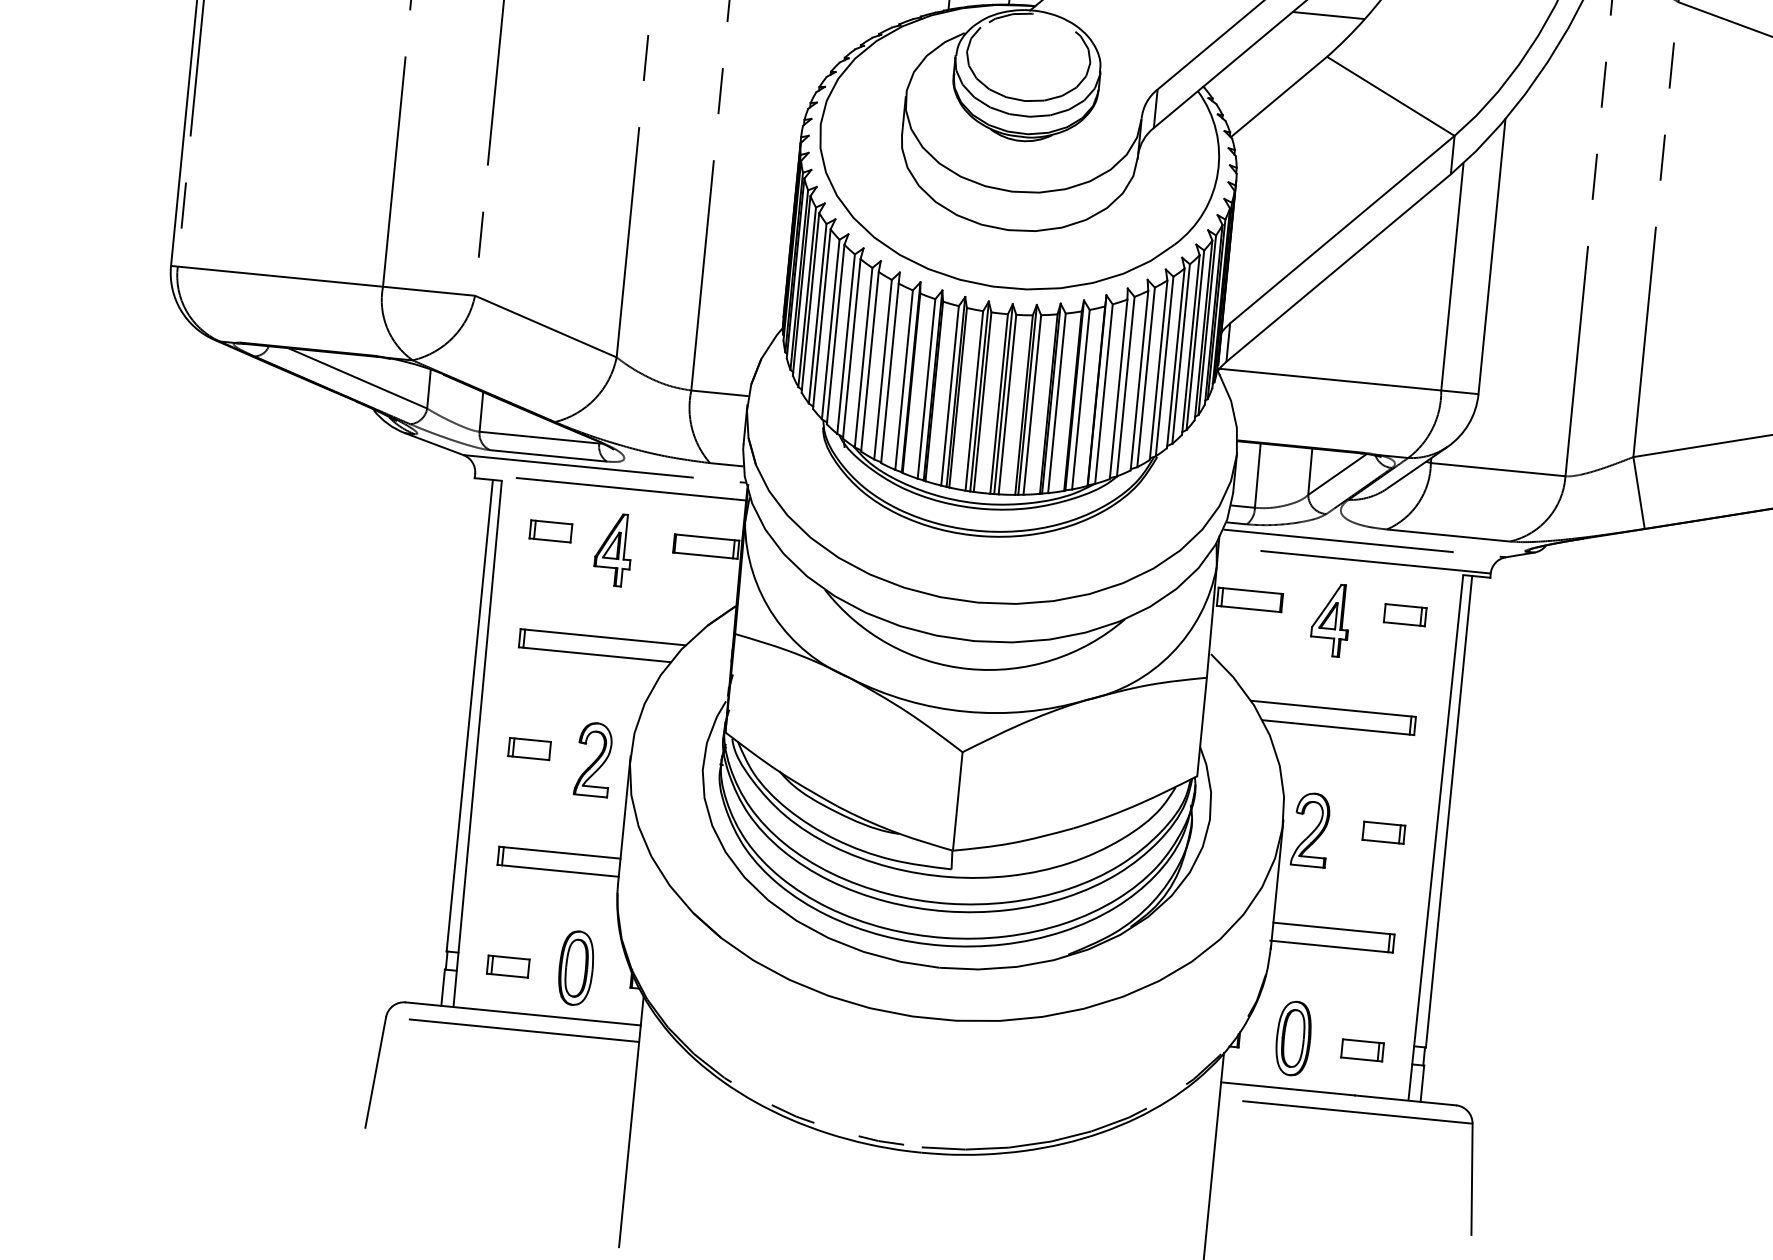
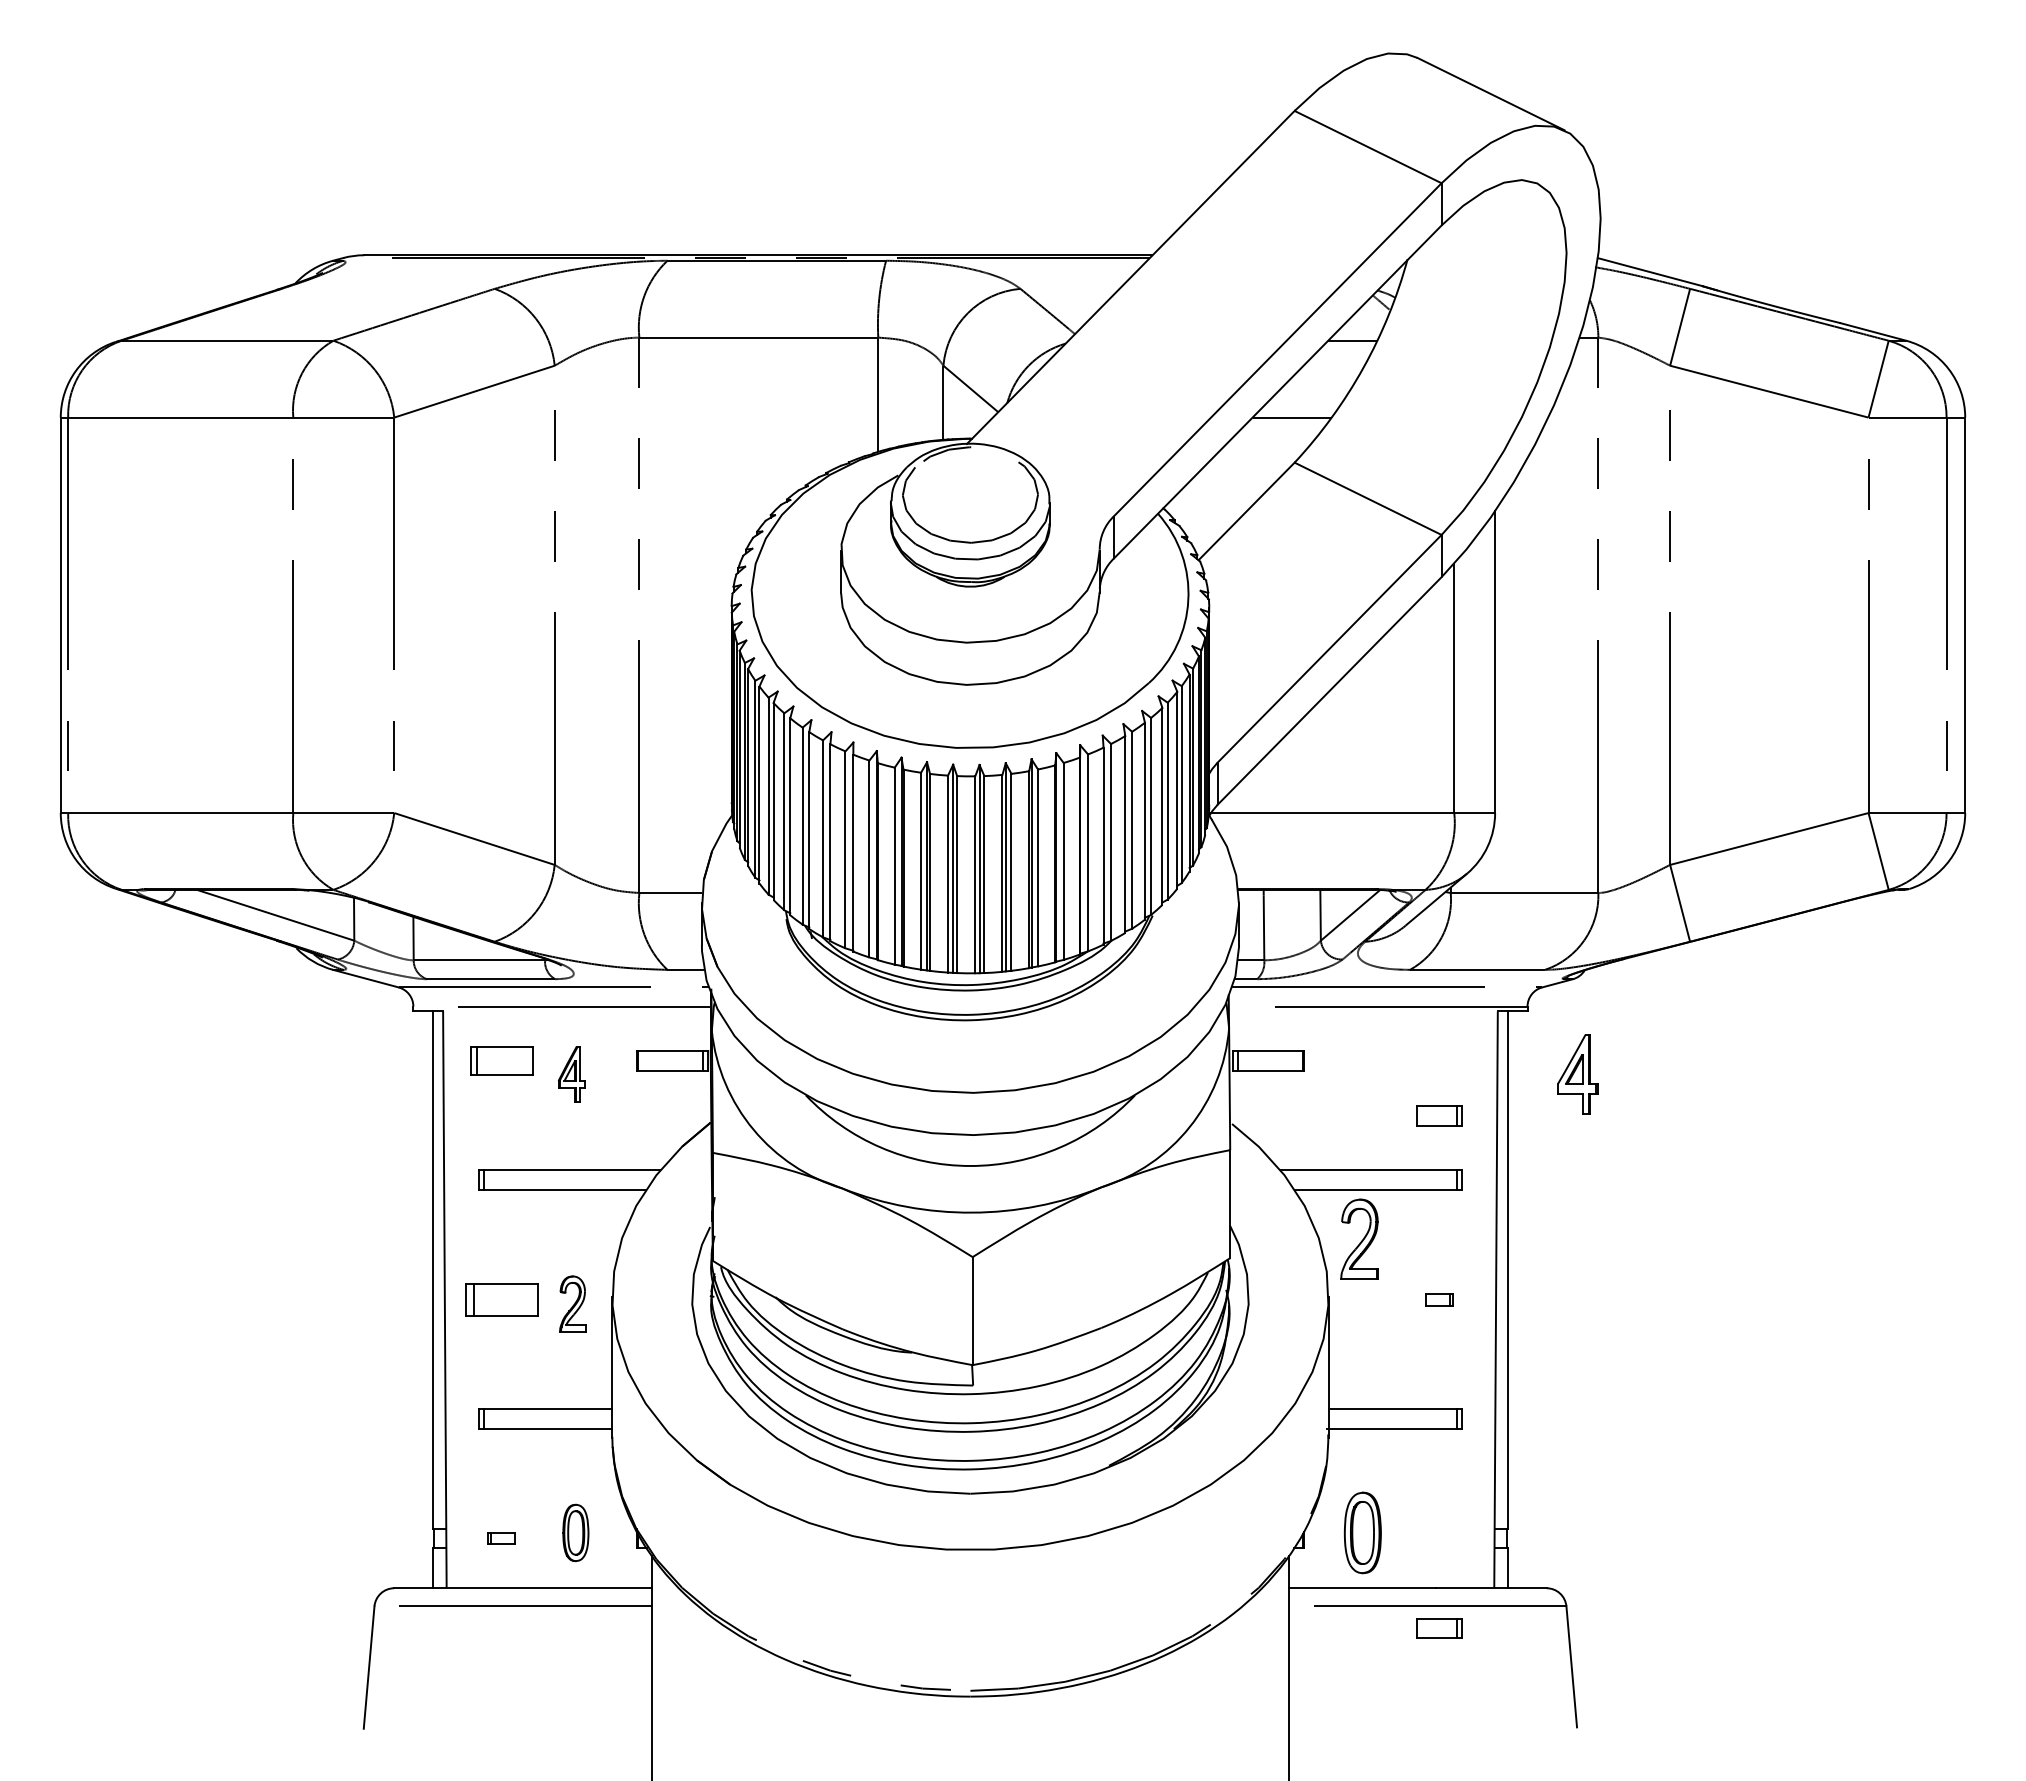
part: (550, 530) -> (501, 1060), size x1.4
part: (613, 549) -> (571, 1074), size x0.7
part: (1405, 614) -> (1439, 1115), moved
part: (1330, 620) -> (1577, 1074), moved
part: (529, 748) -> (501, 1299), size x1.6
part: (593, 758) -> (572, 1303), size x0.7
part: (1311, 829) -> (1359, 1238), moved
part: (1384, 832) -> (1439, 1299), size x0.6
part: (507, 966) -> (501, 1538), size x0.6
part: (575, 967) -> (575, 1532), size x0.7
part: (1362, 1050) -> (1439, 1628), moved

